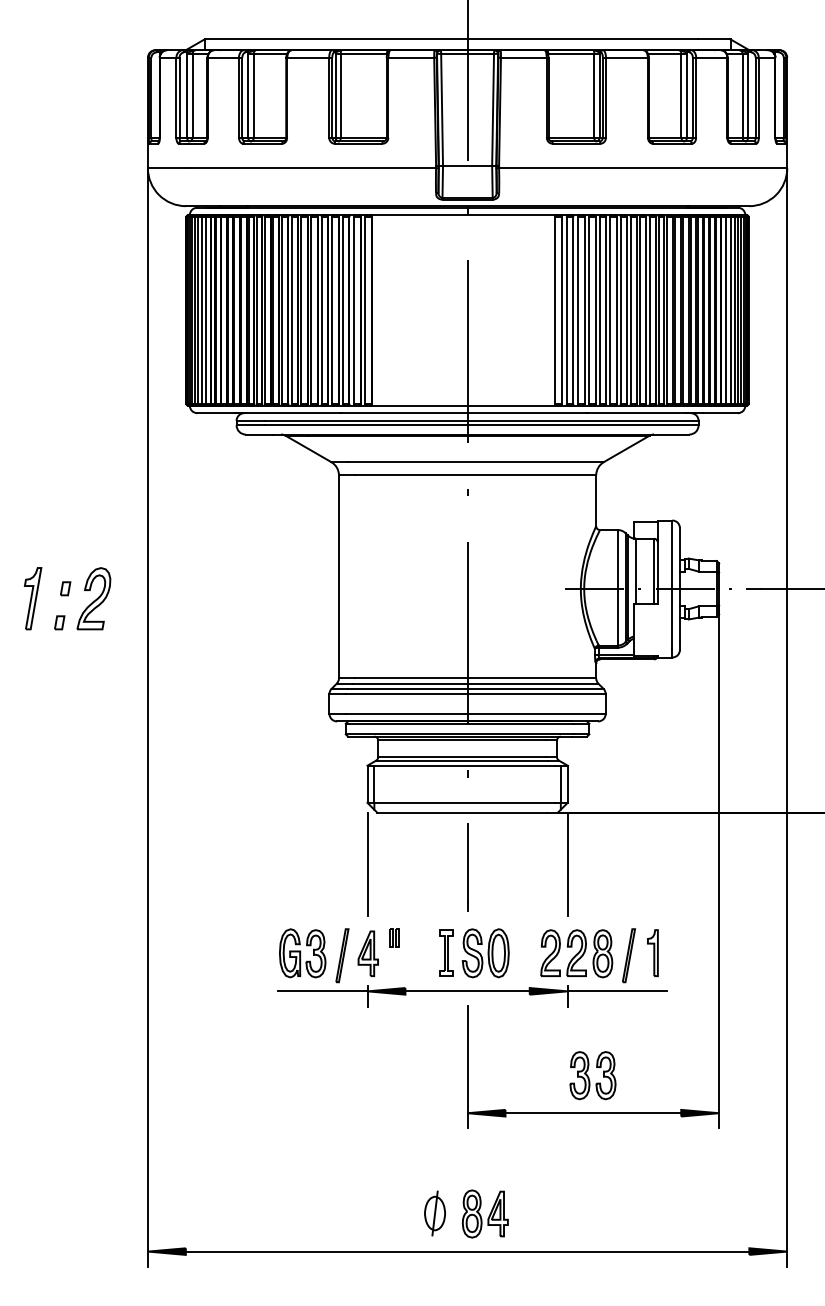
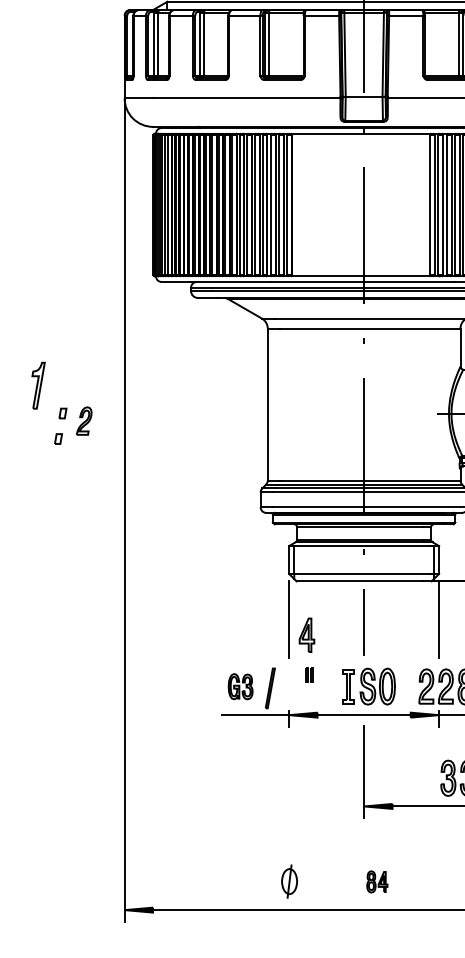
part: (32, 598) -> (38, 385), moved
part: (93, 598) -> (83, 420), size x0.6
part: (302, 953) -> (240, 686), size x0.7
part: (367, 953) -> (306, 635), moved
part: (434, 1213) -> (289, 881), moved
part: (484, 1213) -> (376, 881), size x0.6

